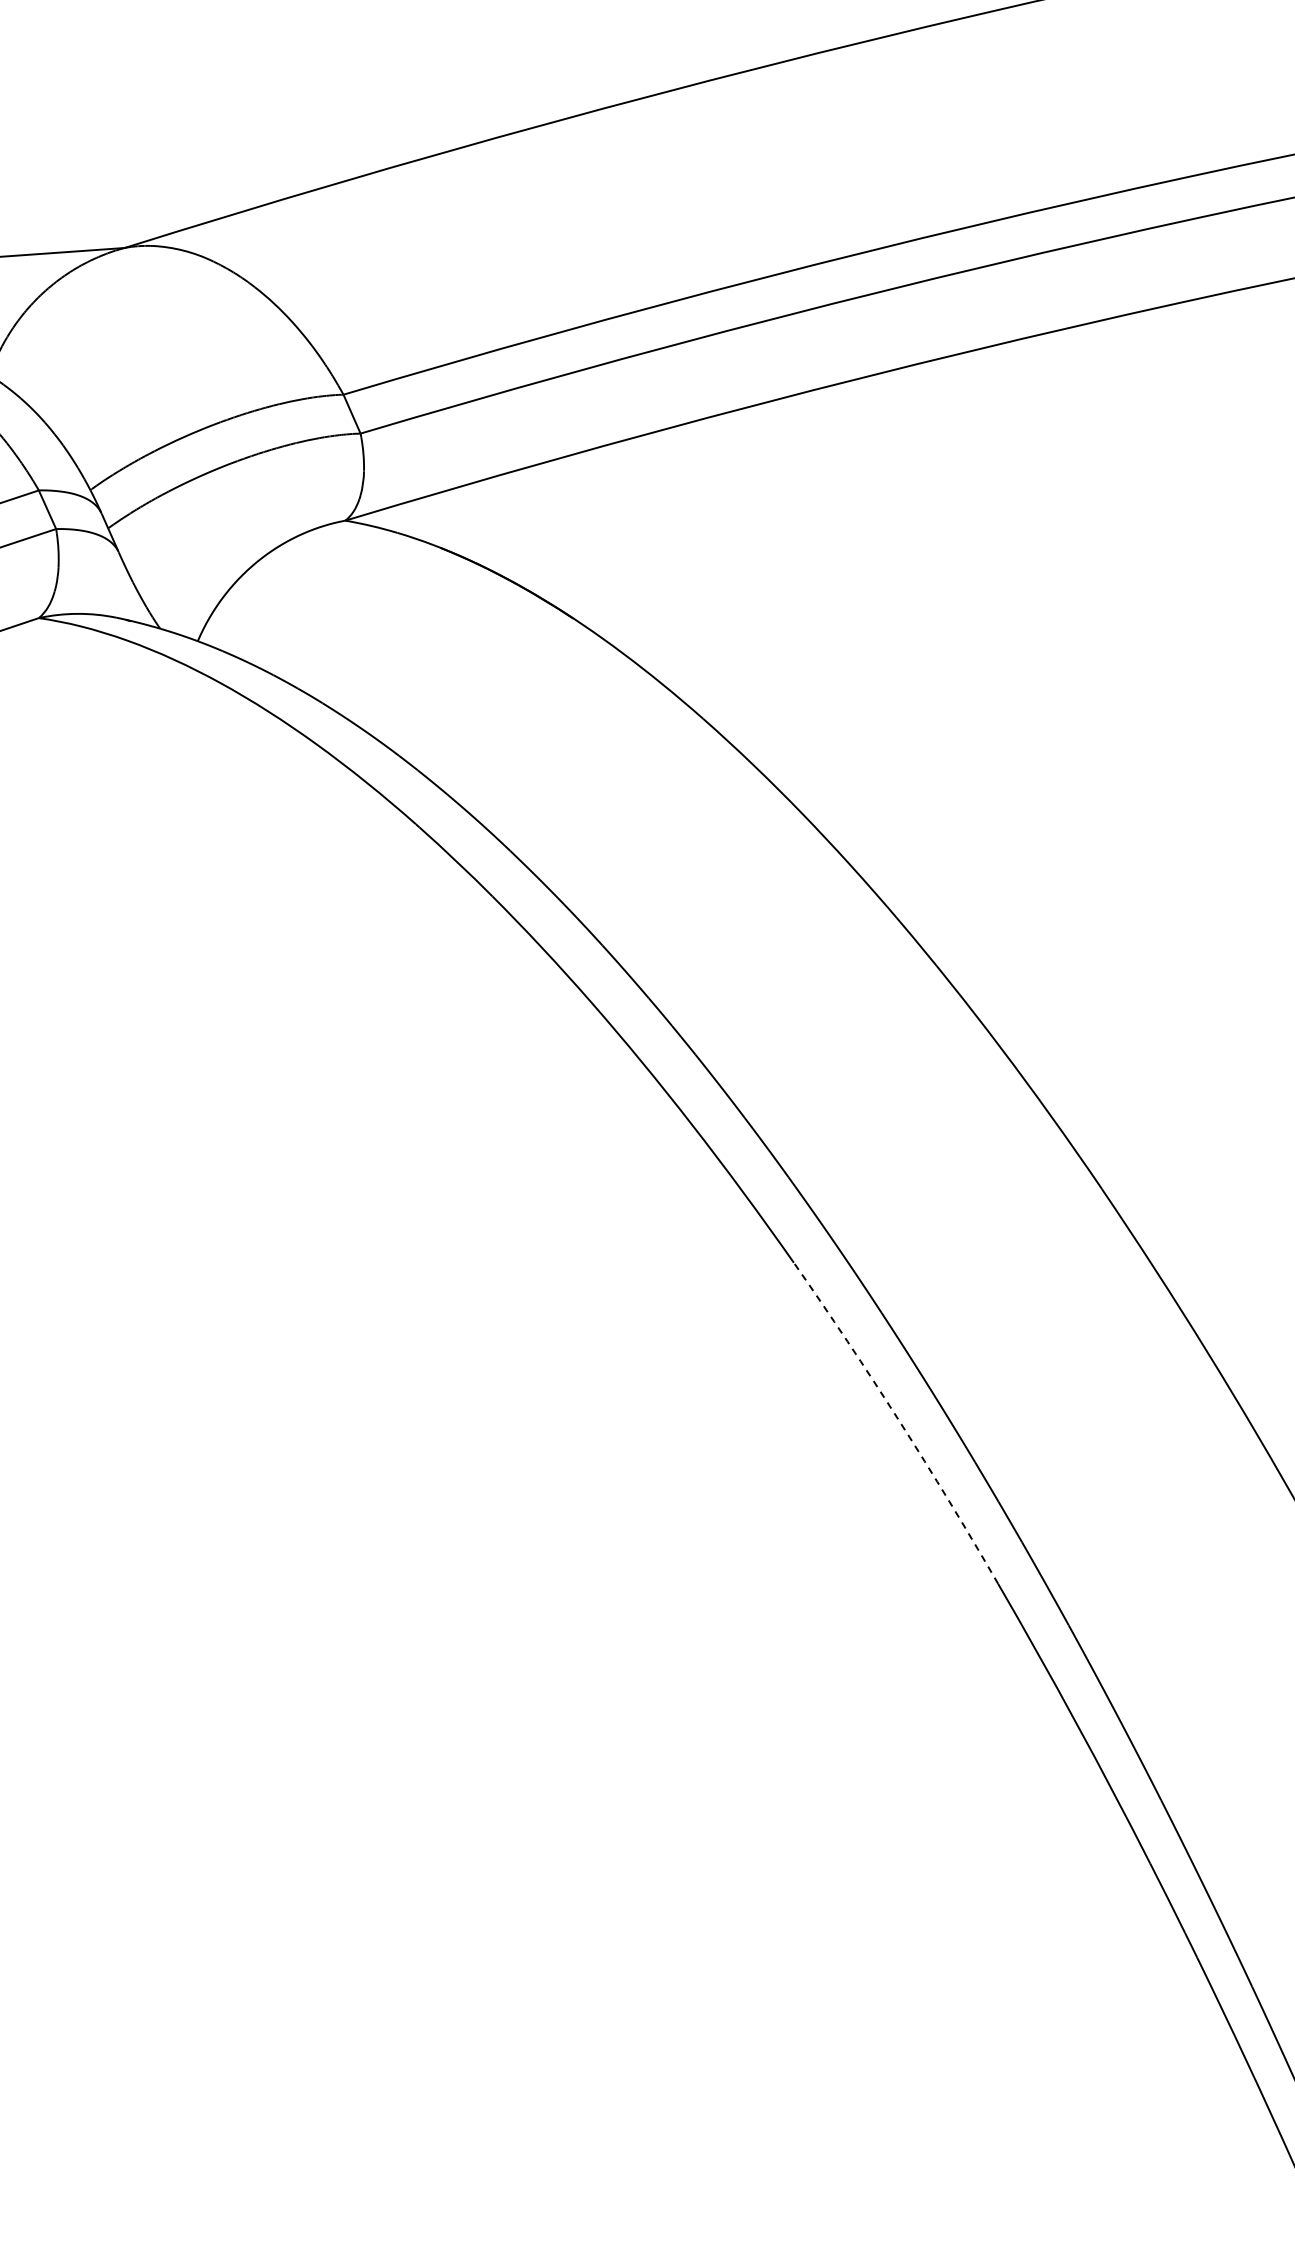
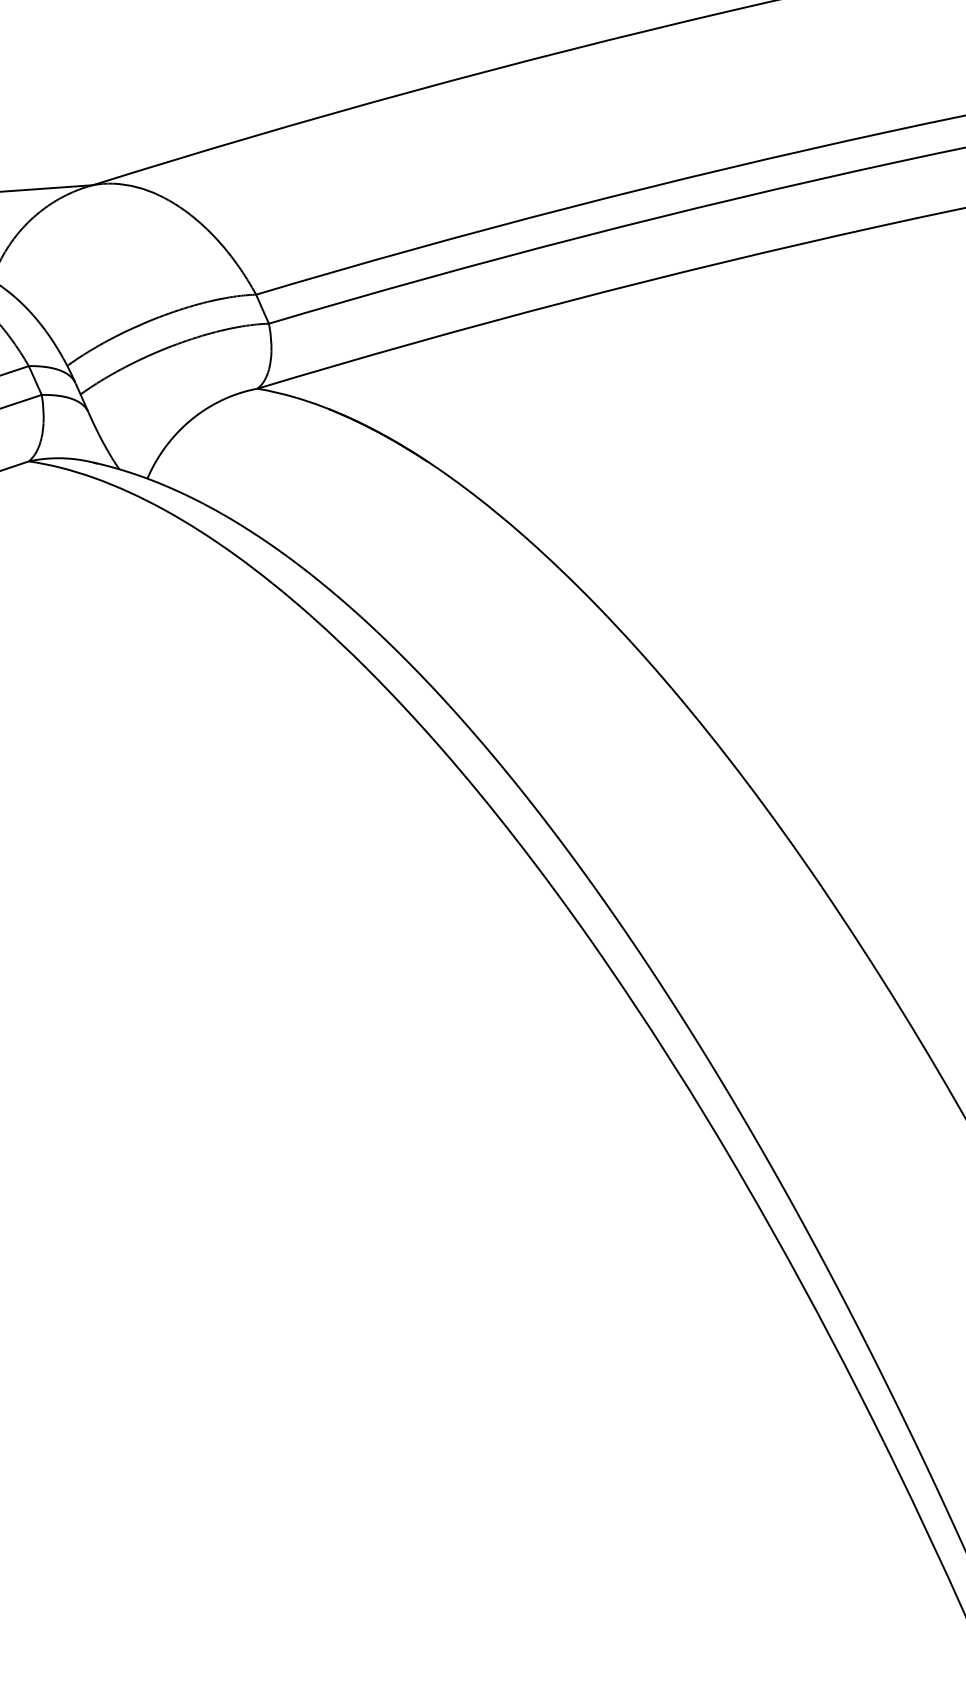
arc: (899, 1421) -> (671, 1060), dashed -> solid

